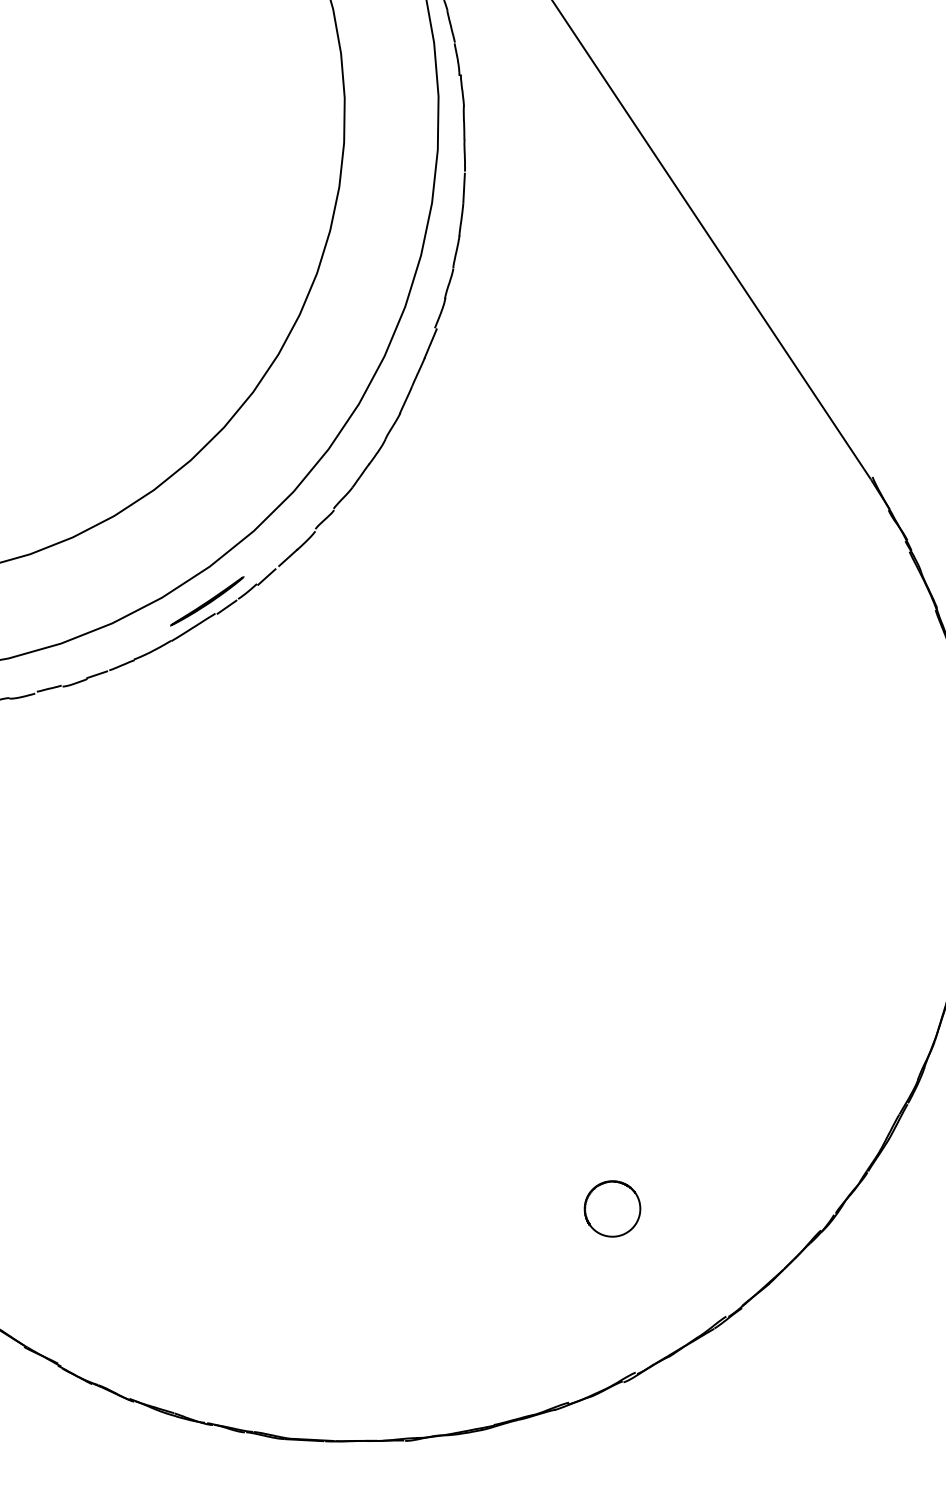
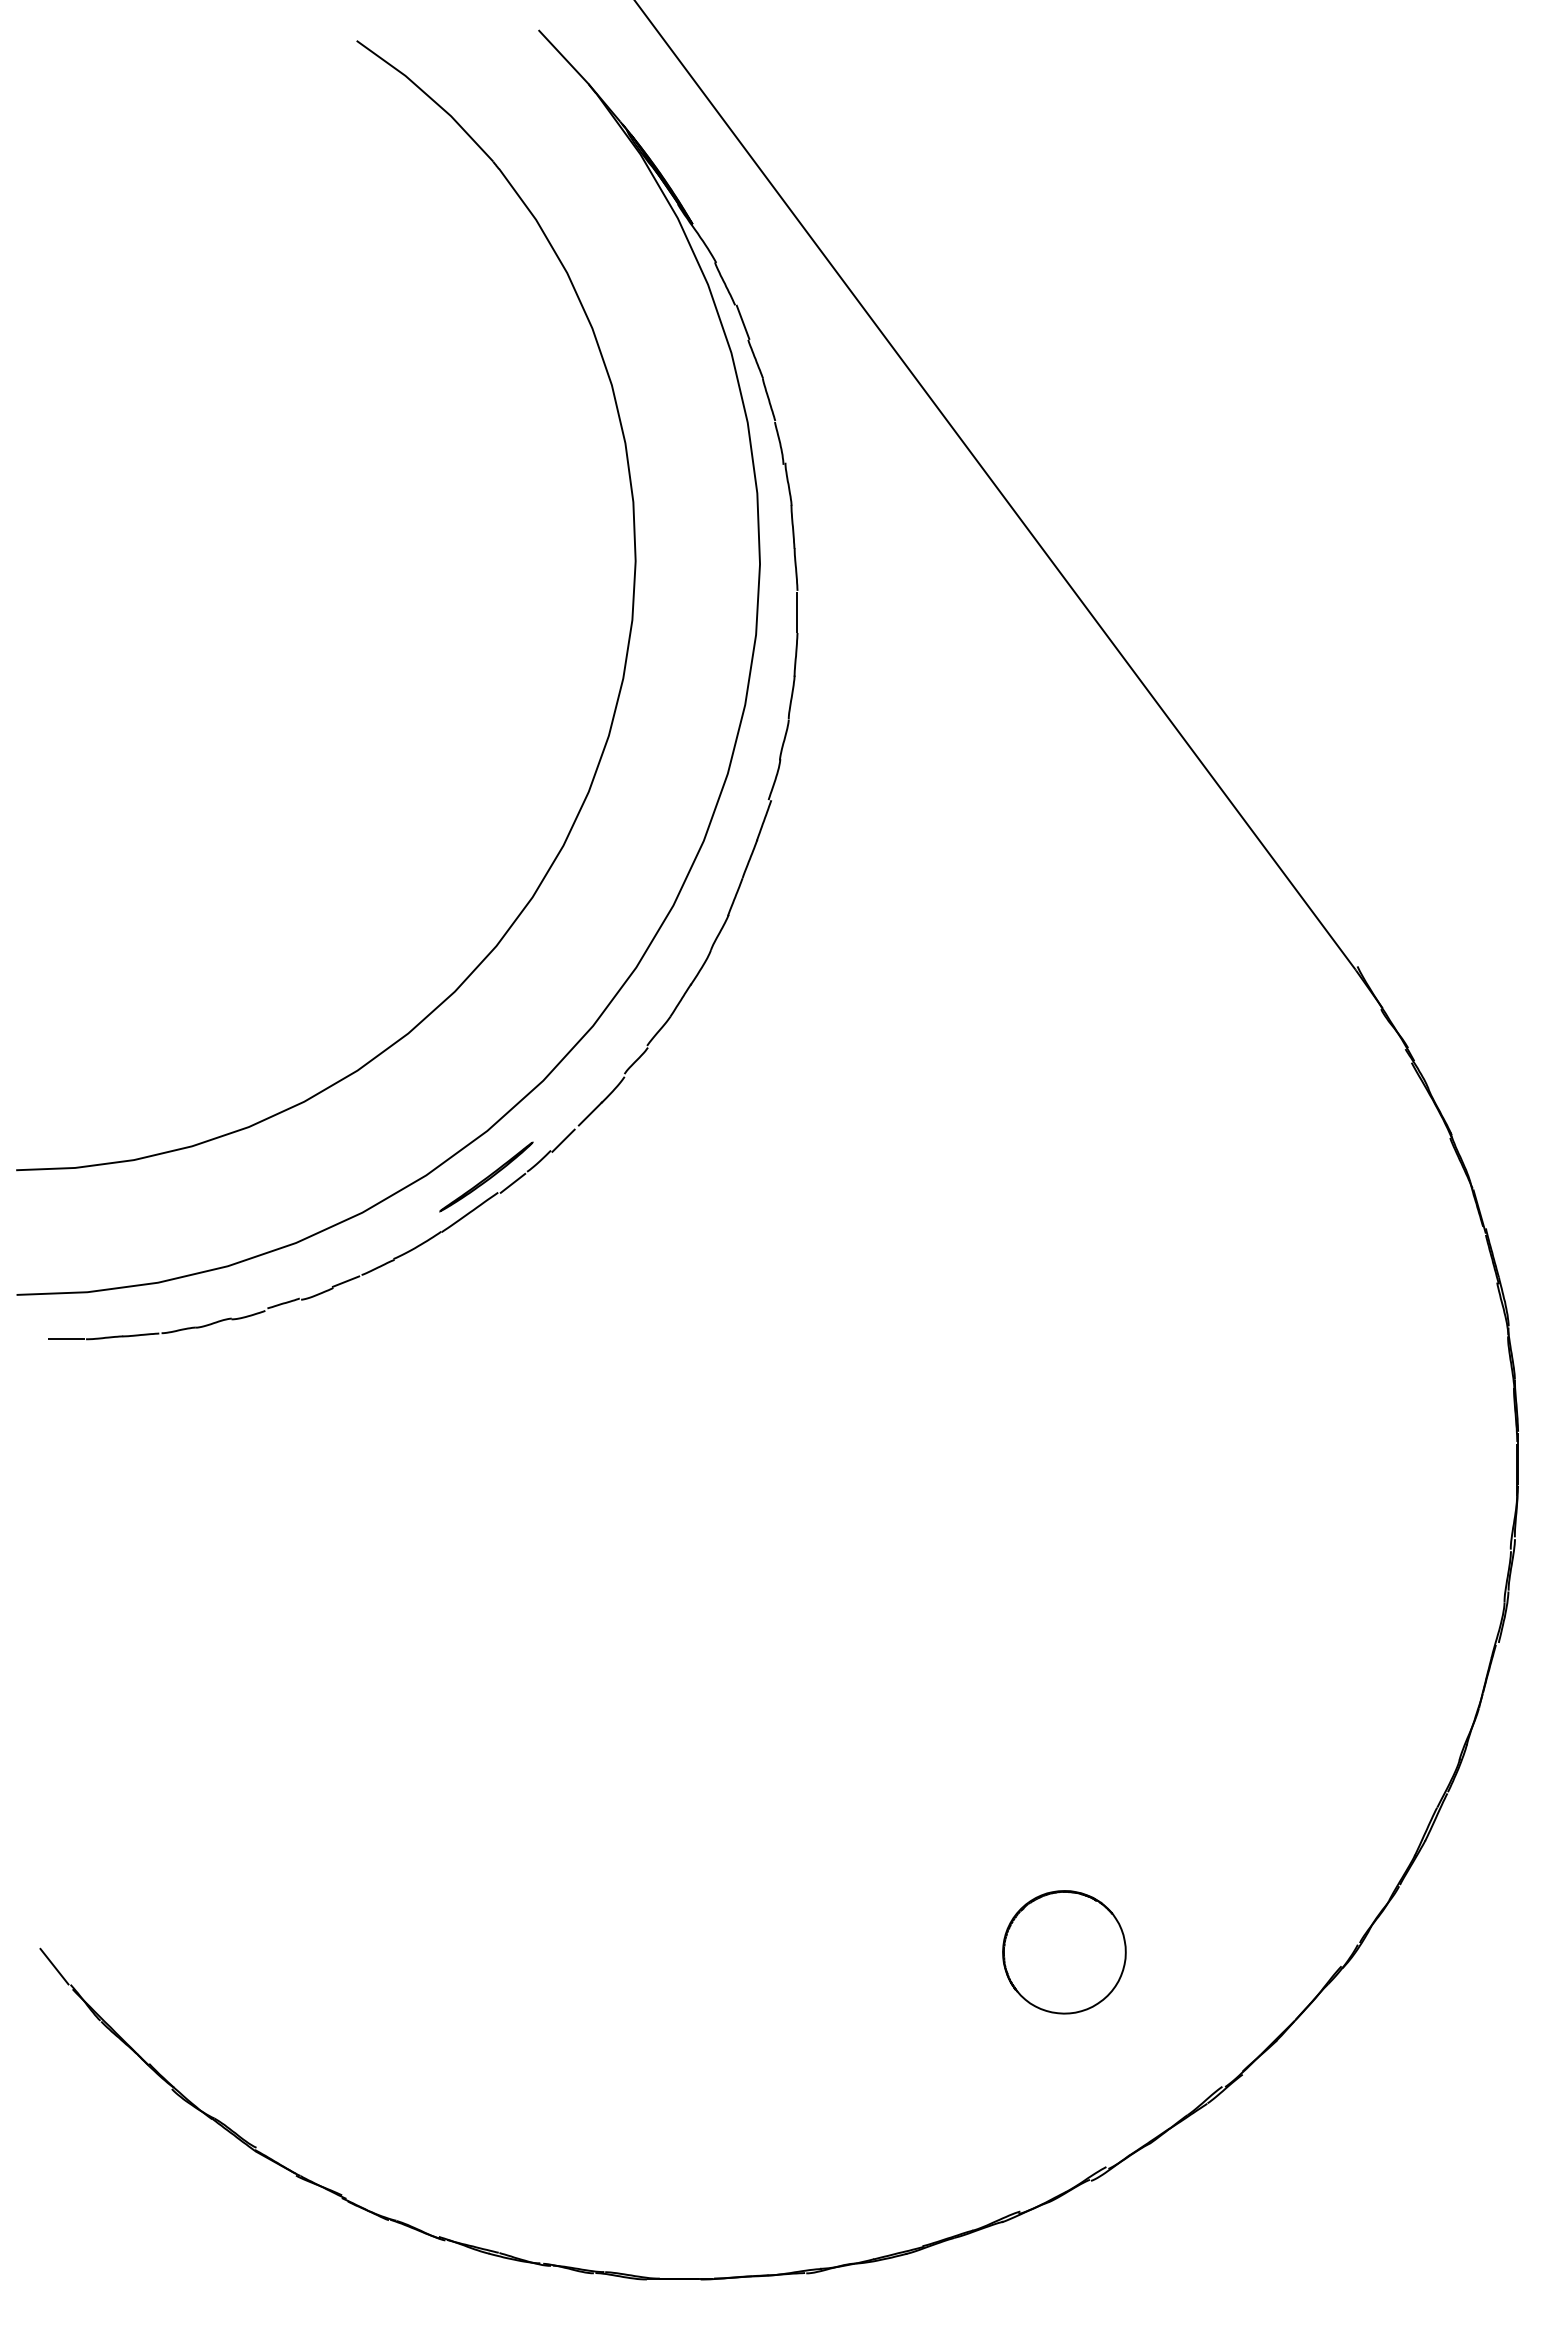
part: (612, 1209) -> (1064, 1952), size x1.67

